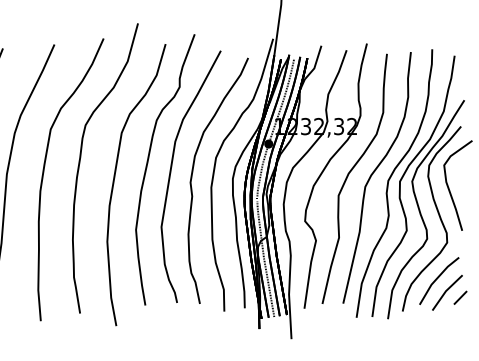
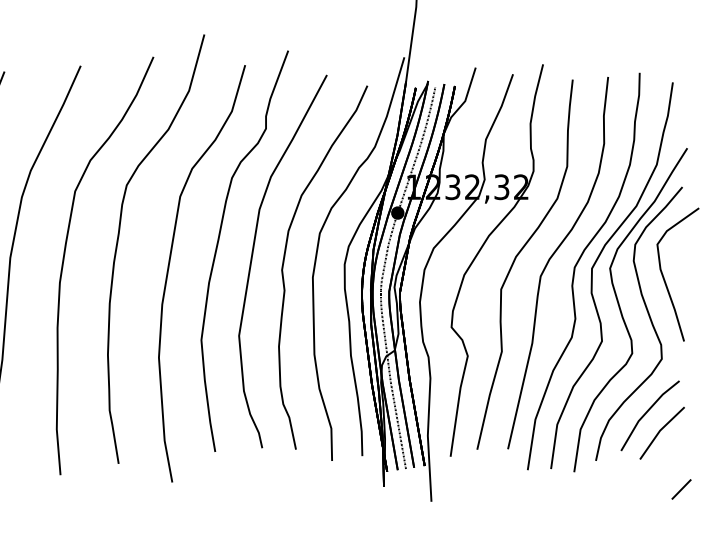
line: (460, 297) -> (681, 488), moved

